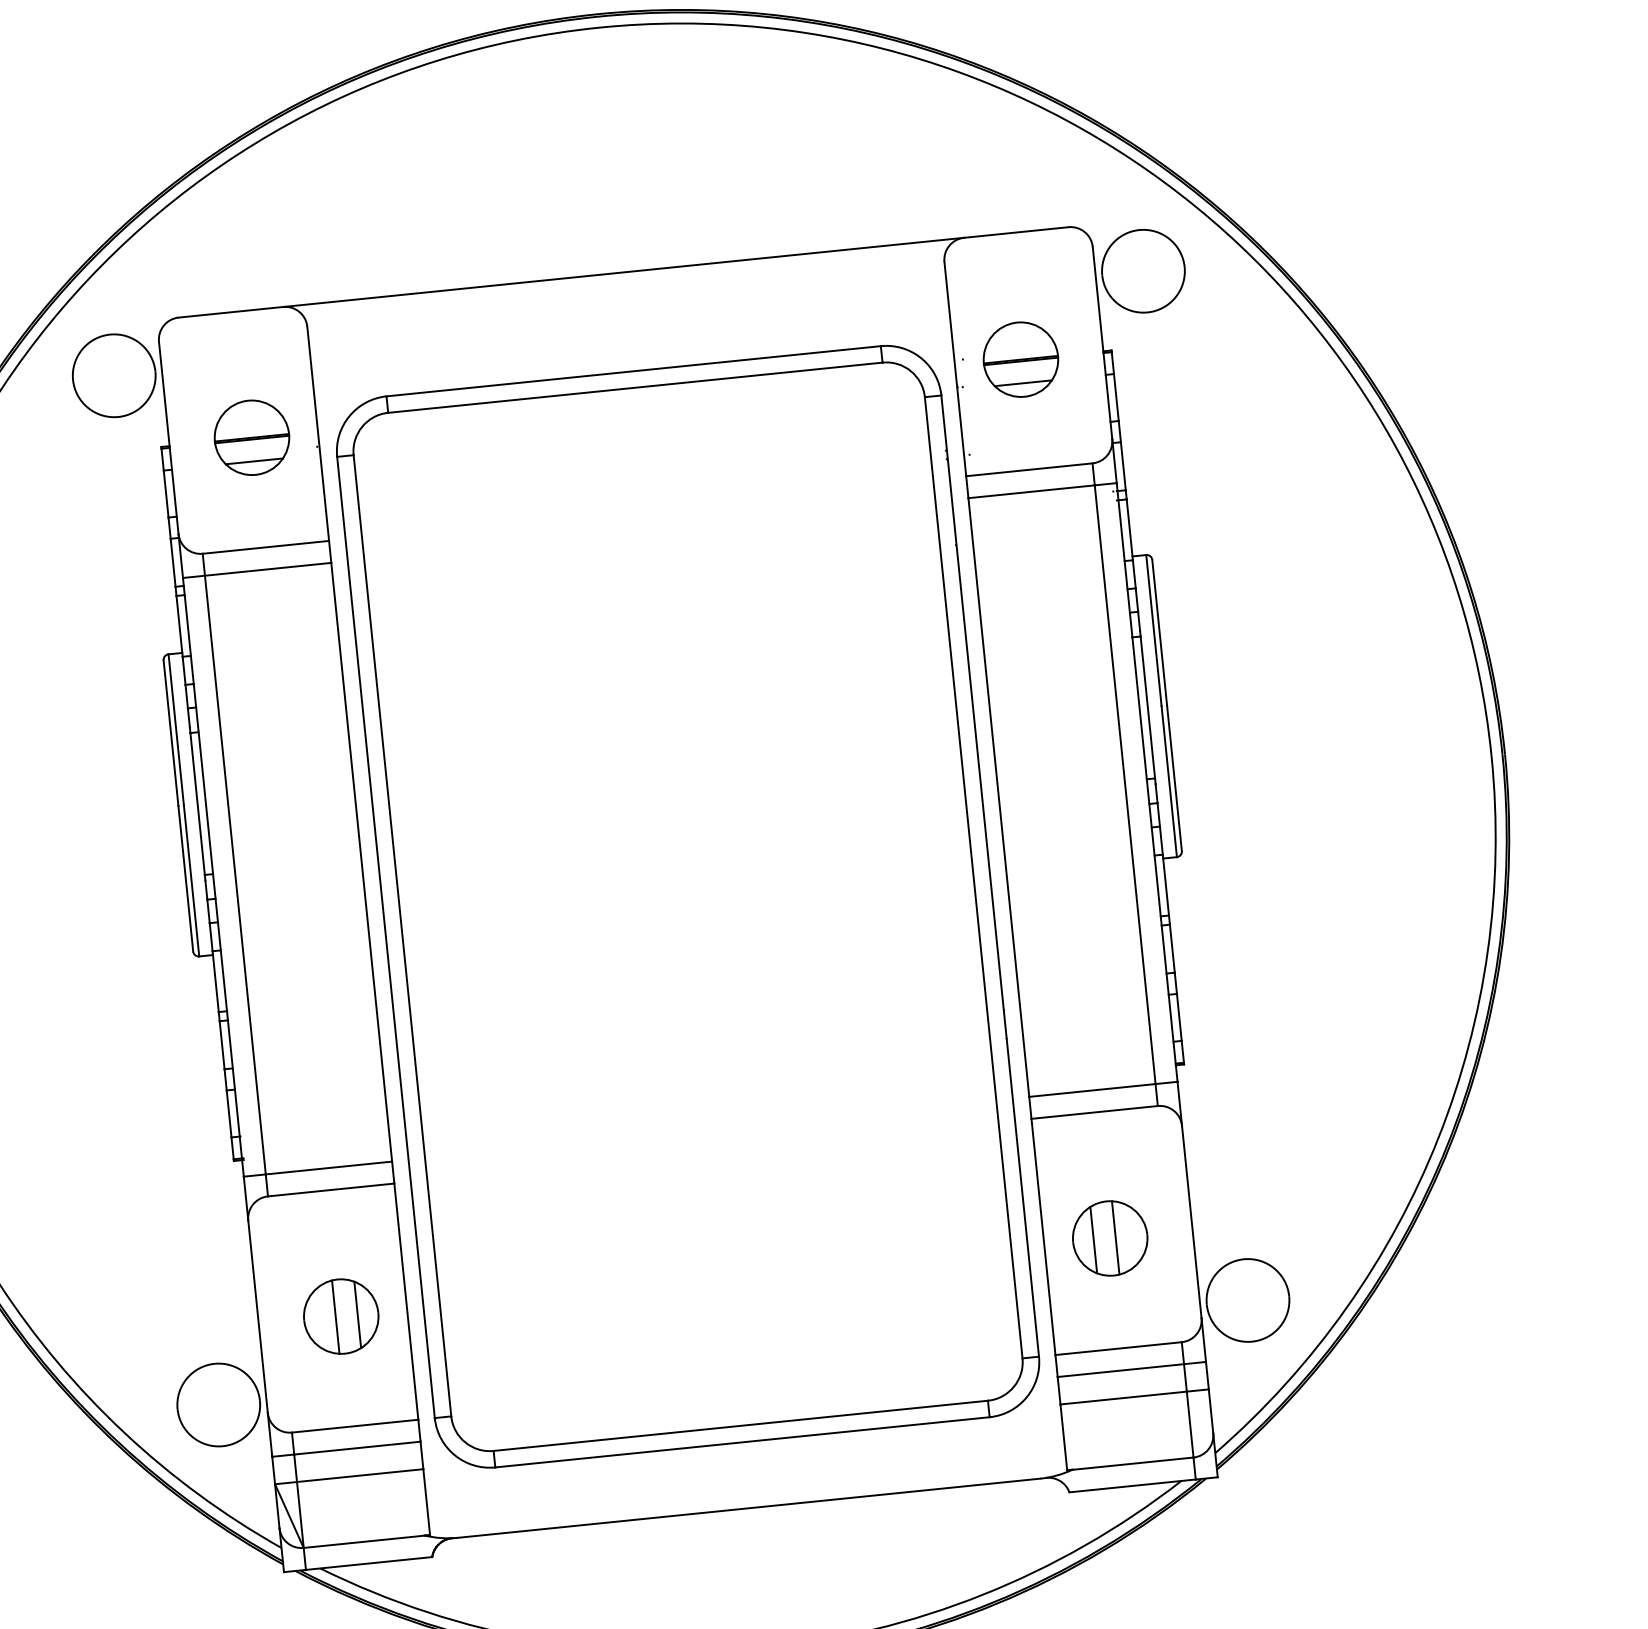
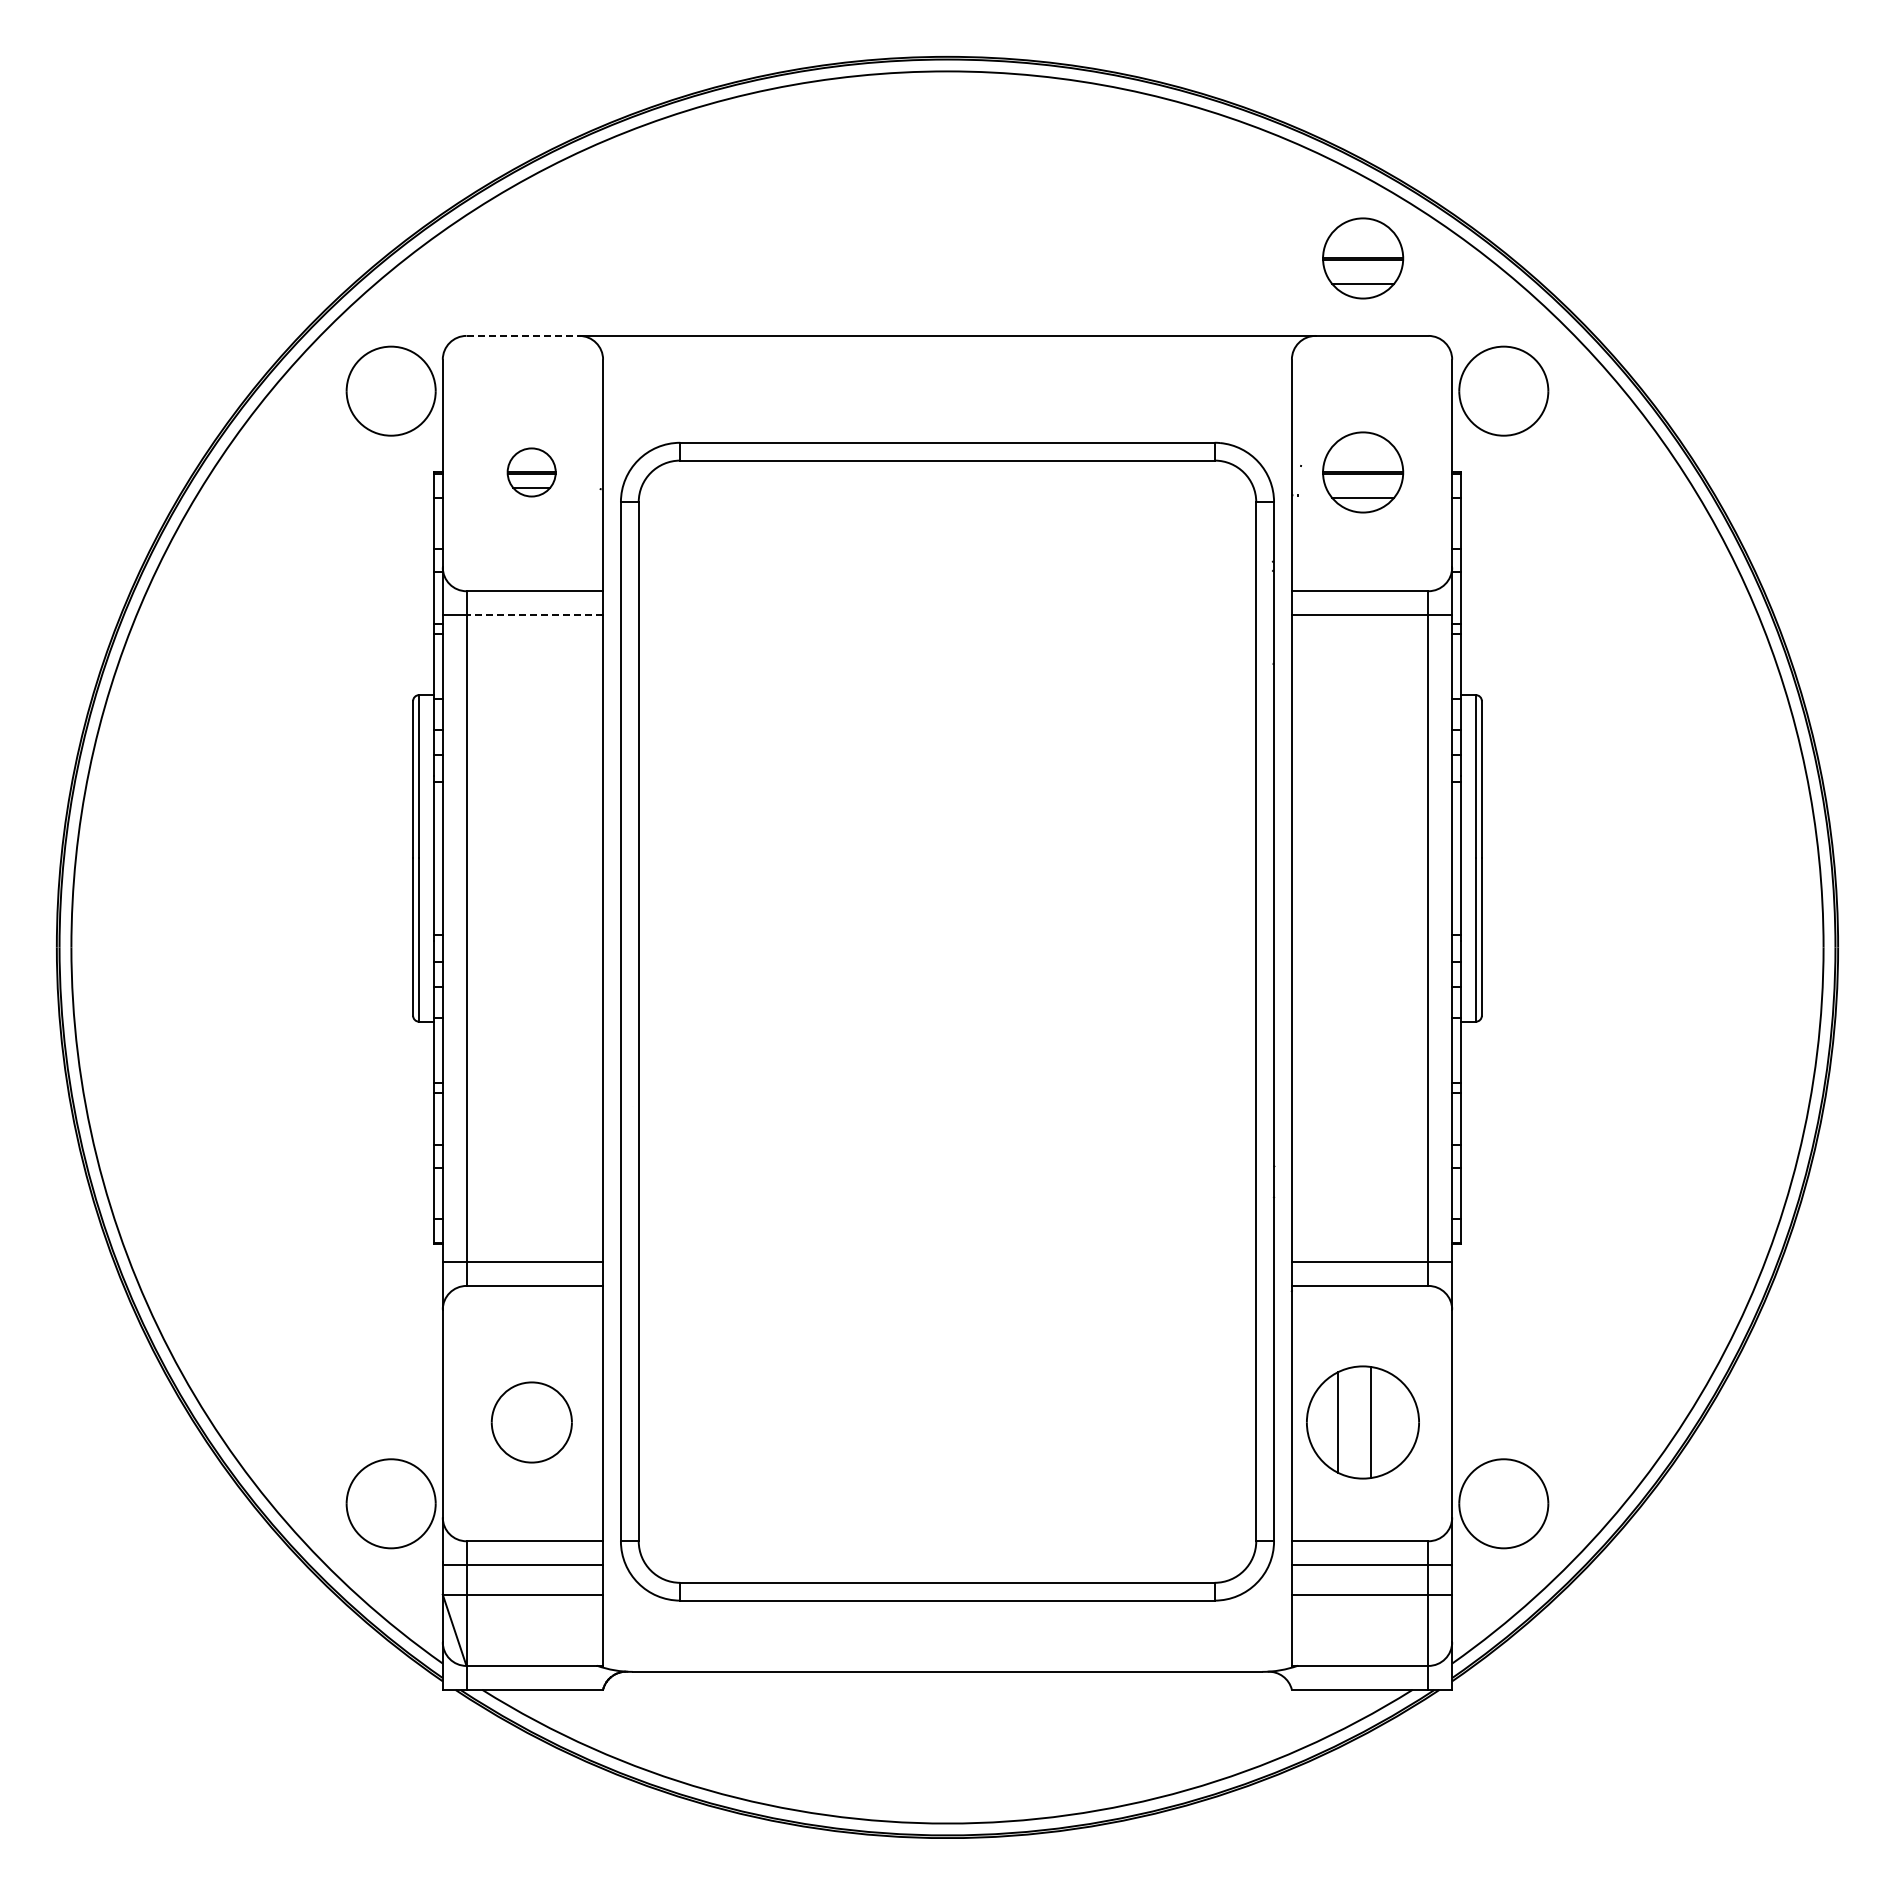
part: (1001, 161) -> (1363, 258), added
line: (231, 311) -> (523, 335), solid -> dashed
part: (251, 437) -> (531, 472), size x0.6
line: (267, 568) -> (534, 614), solid -> dashed
part: (1110, 1238) -> (1363, 1422), size x1.4
line: (357, 1314) -> (549, 1422), removed
line: (335, 1317) -> (525, 1422), removed

